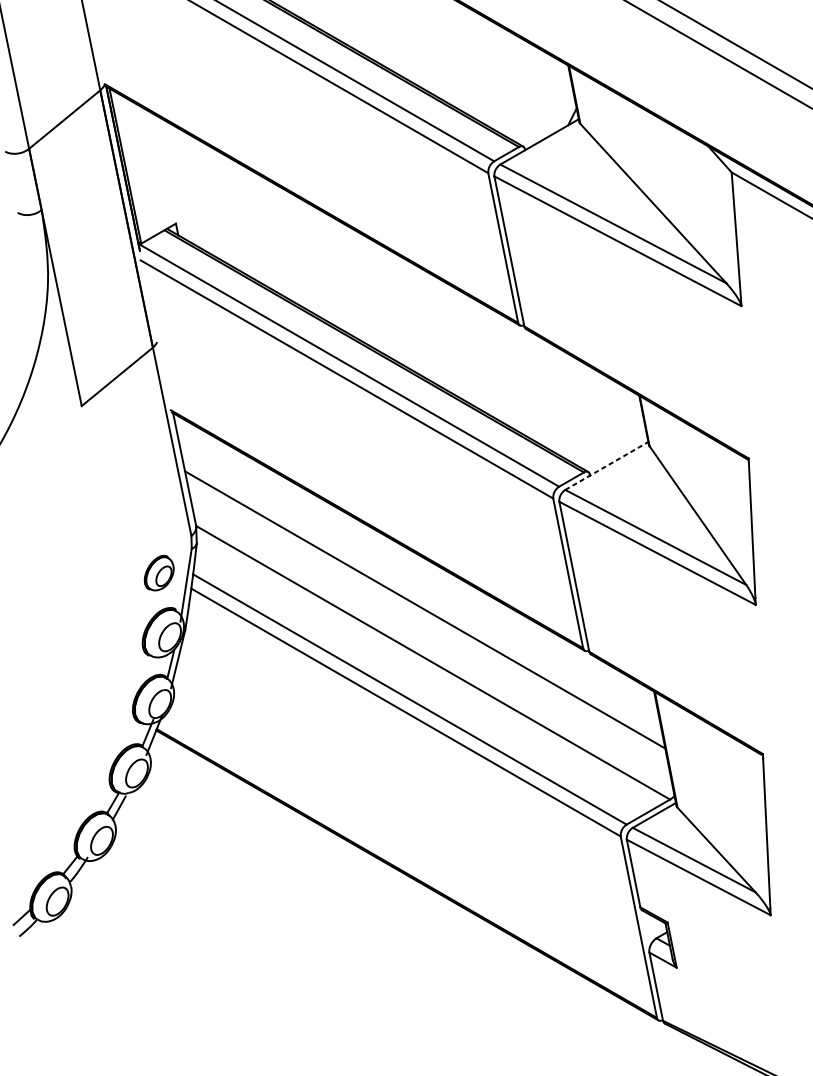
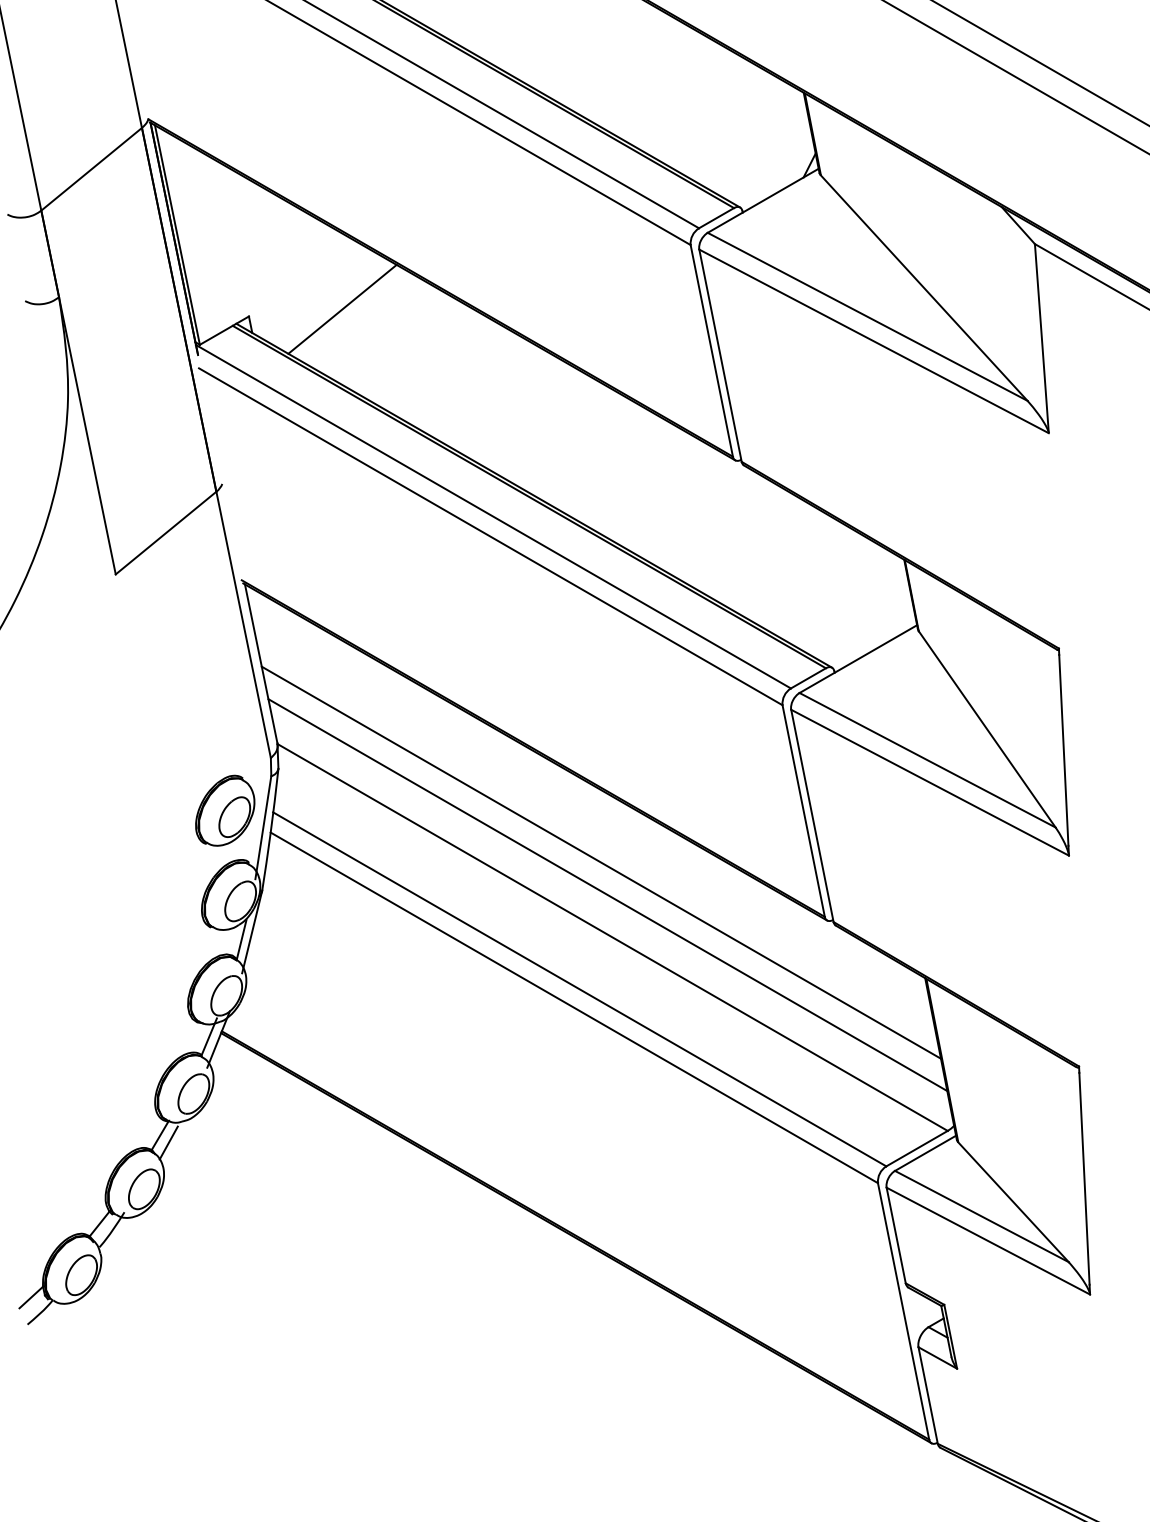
line: (242, 218) -> (342, 308), added
line: (606, 466) -> (858, 659), dashed -> solid
part: (159, 573) -> (225, 810), size x1.43
line: (429, 633) -> (607, 895), added

